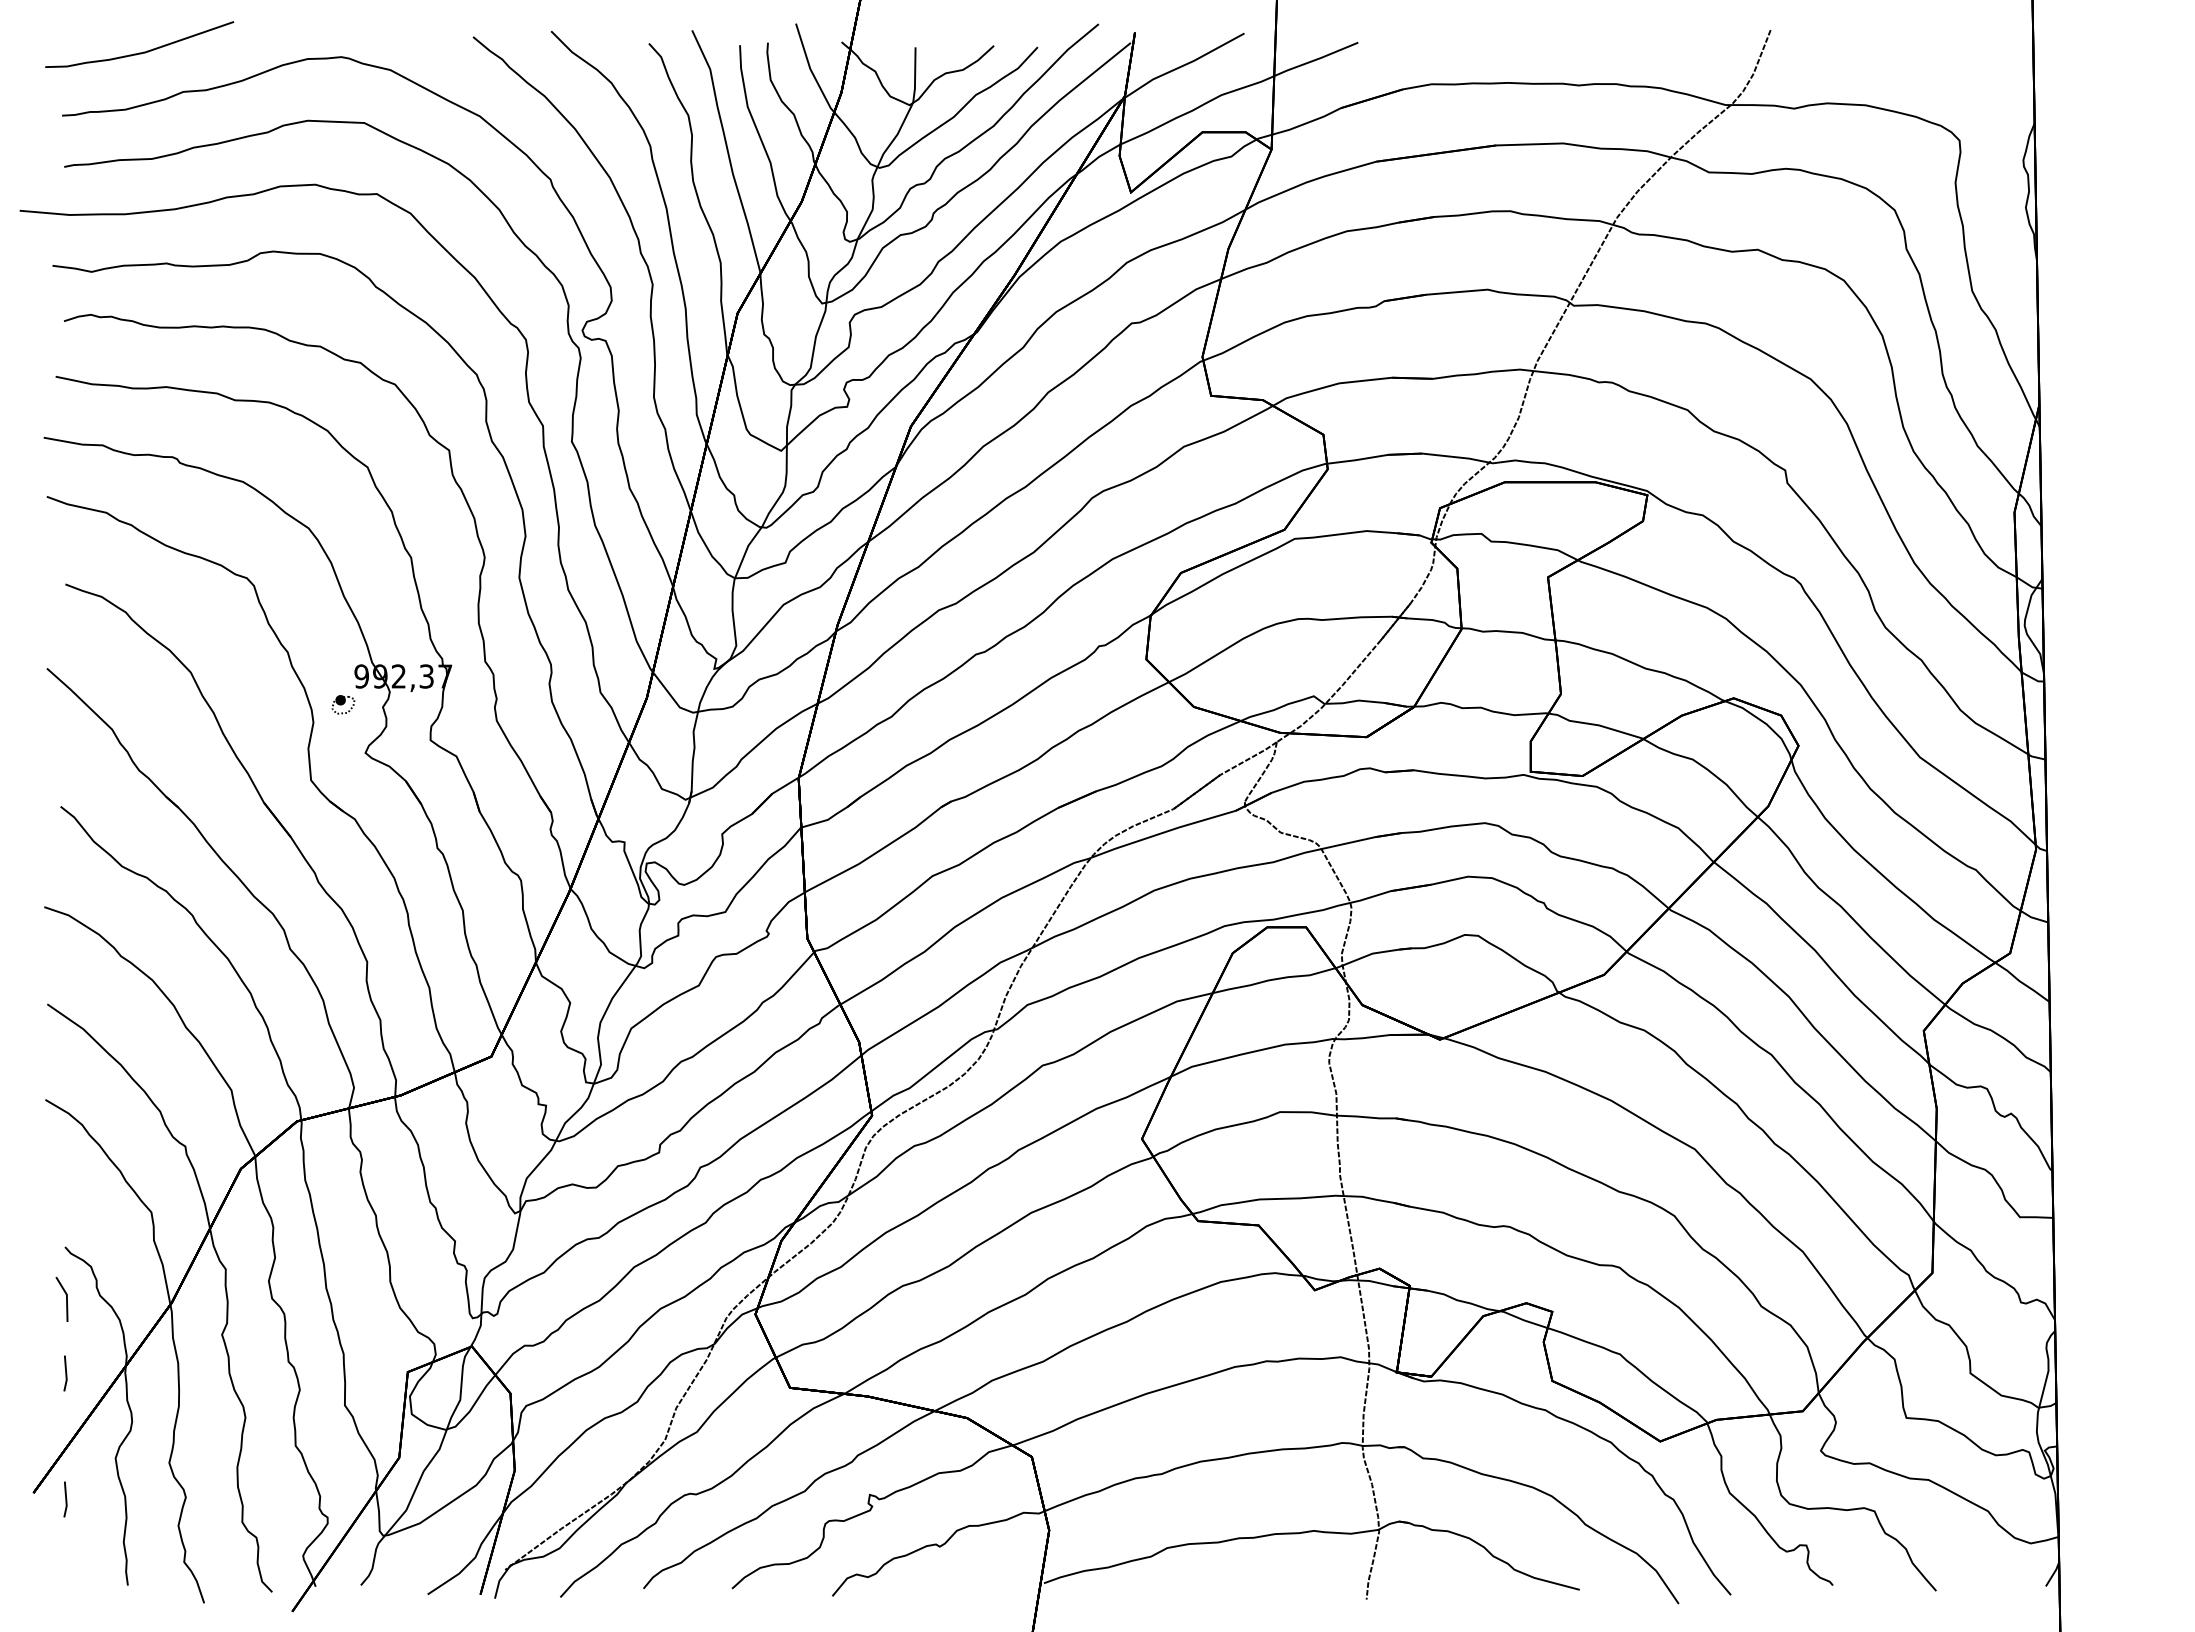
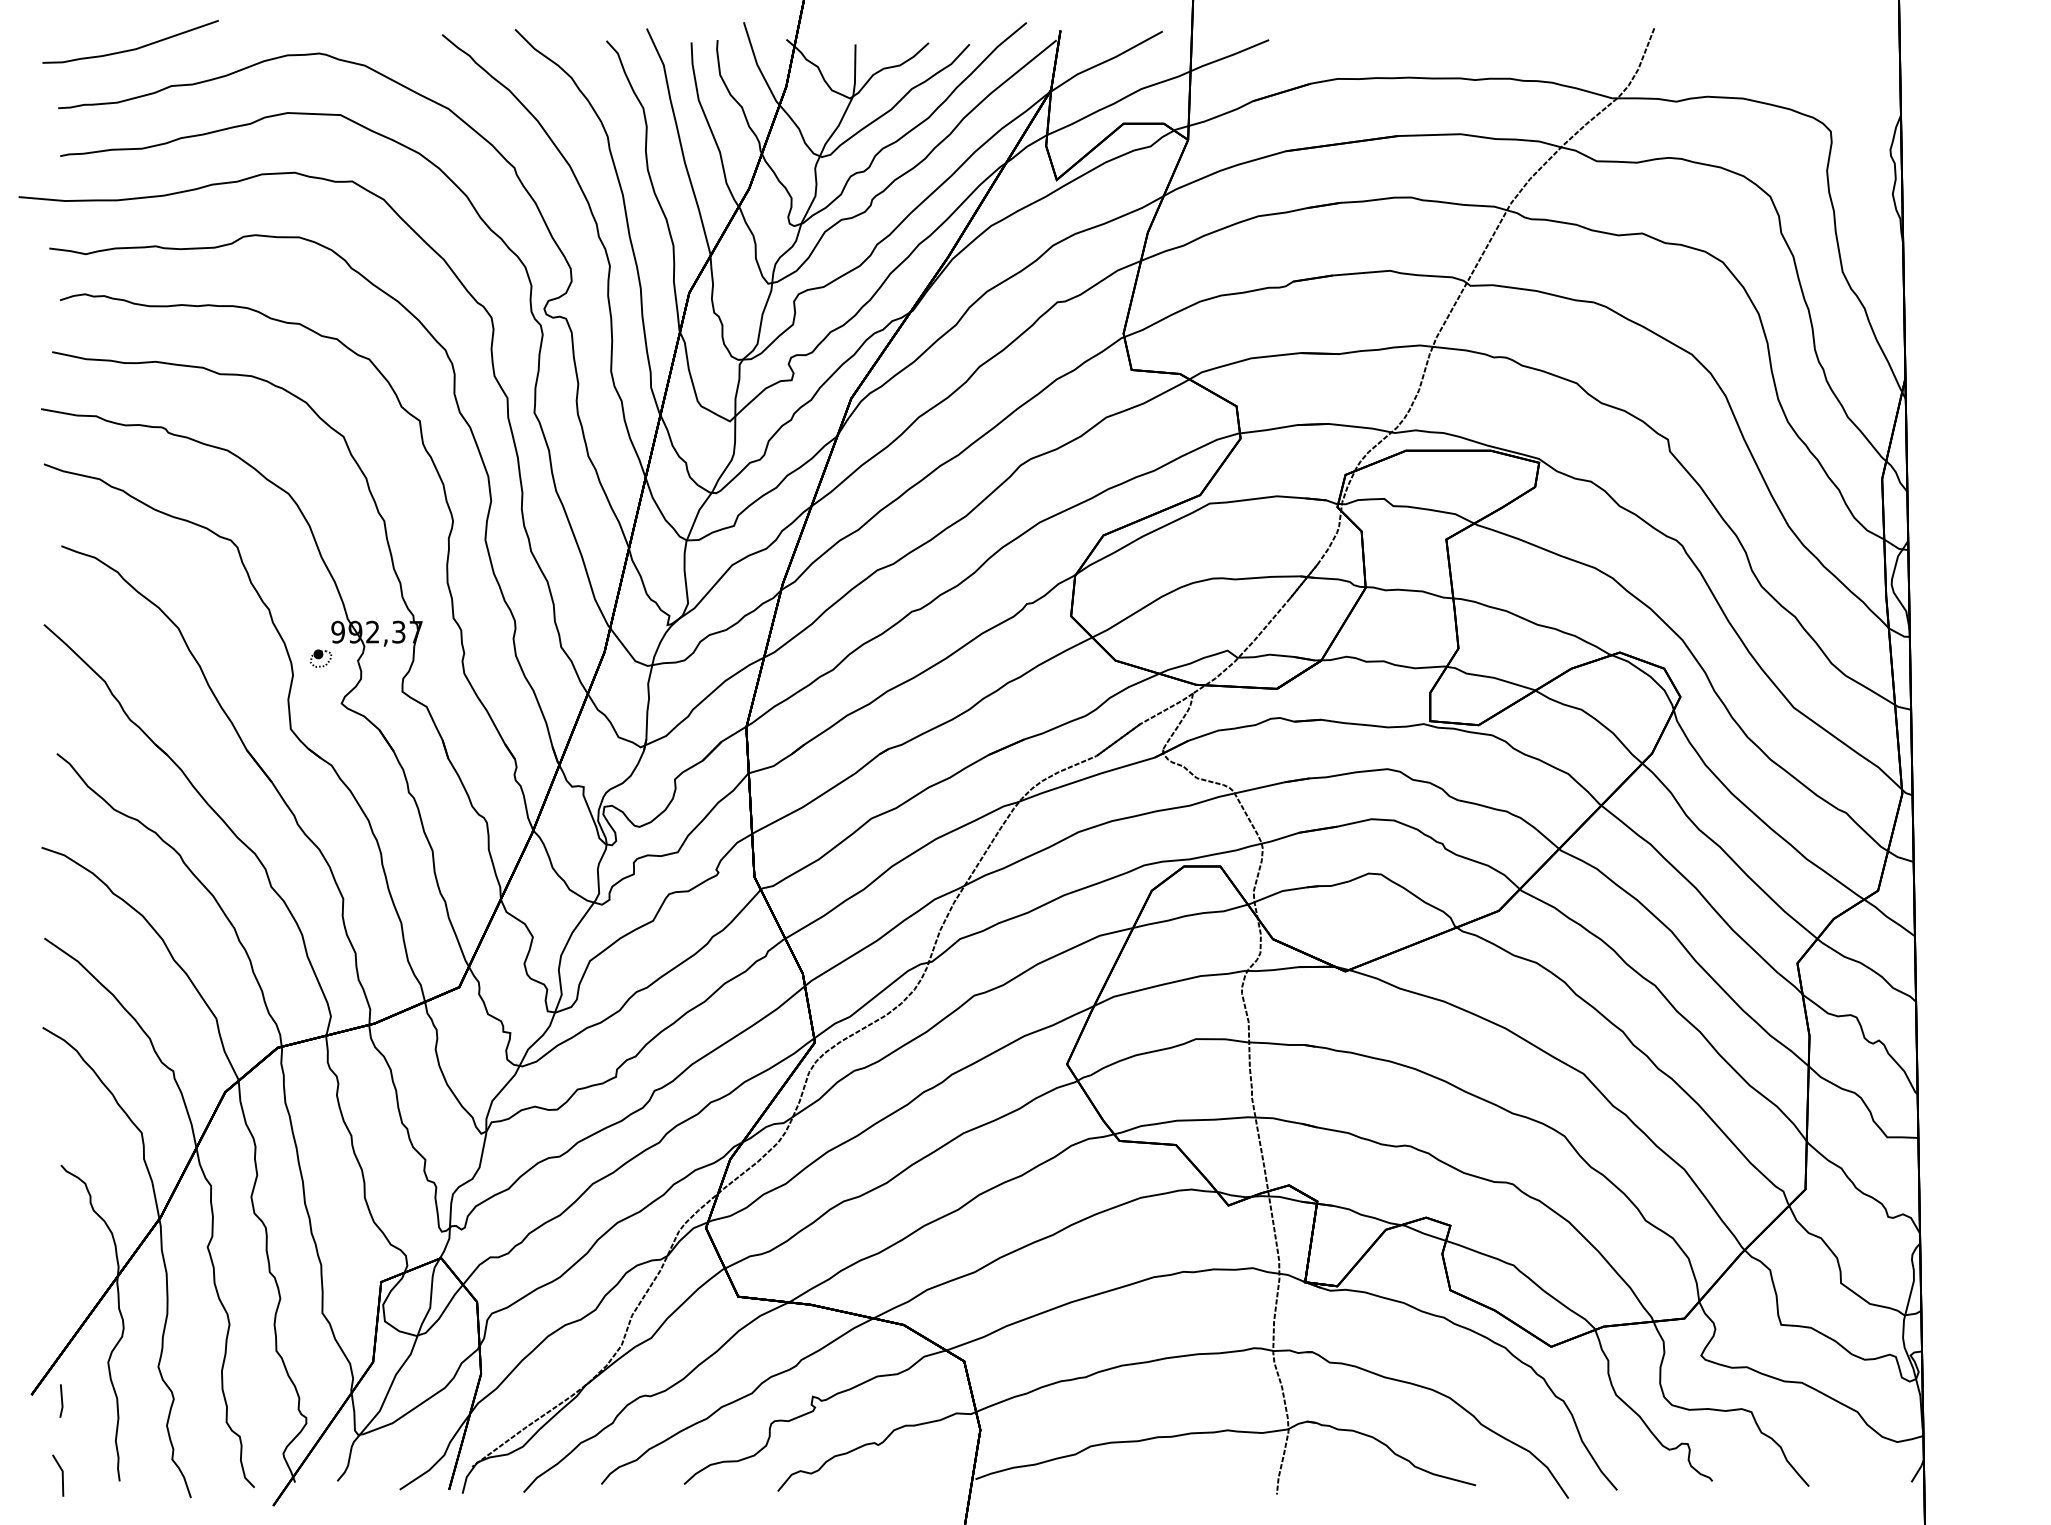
line: (66, 1299) -> (62, 1475), moved
line: (65, 1373) -> (61, 1283), removed

